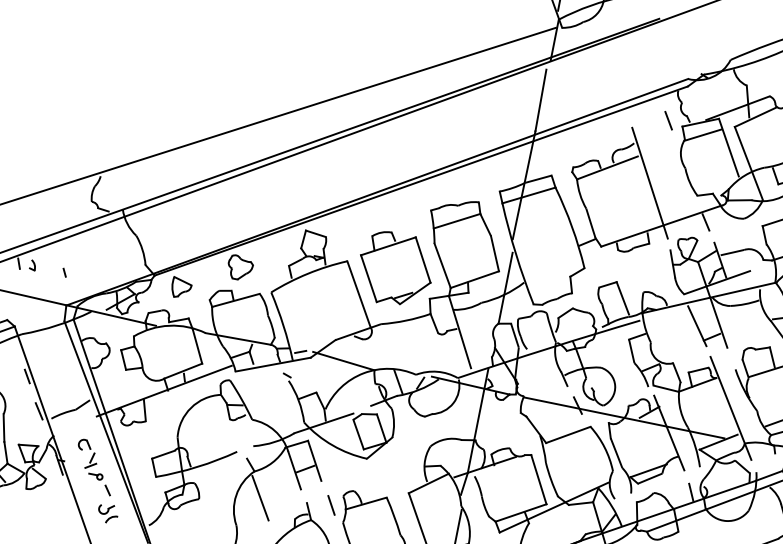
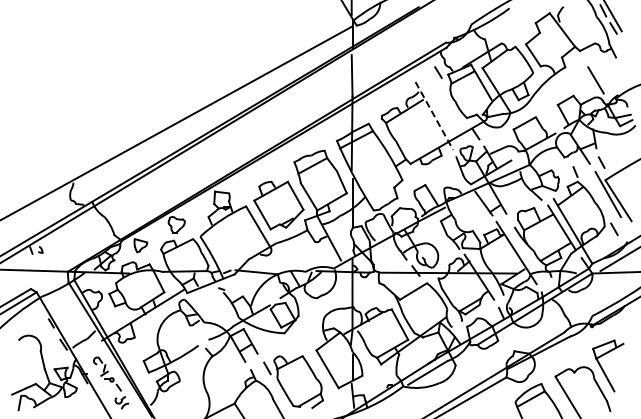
line: (650, 183) -> (434, 116), solid -> dashed
line: (64, 272) -> (62, 250), removed
line: (259, 497) -> (219, 372), removed

